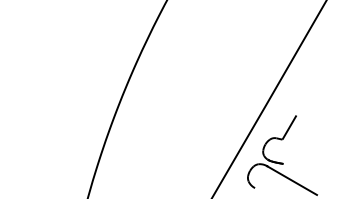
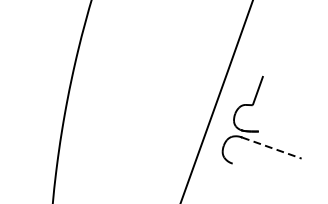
line: (292, 181) -> (272, 148), solid -> dashed

